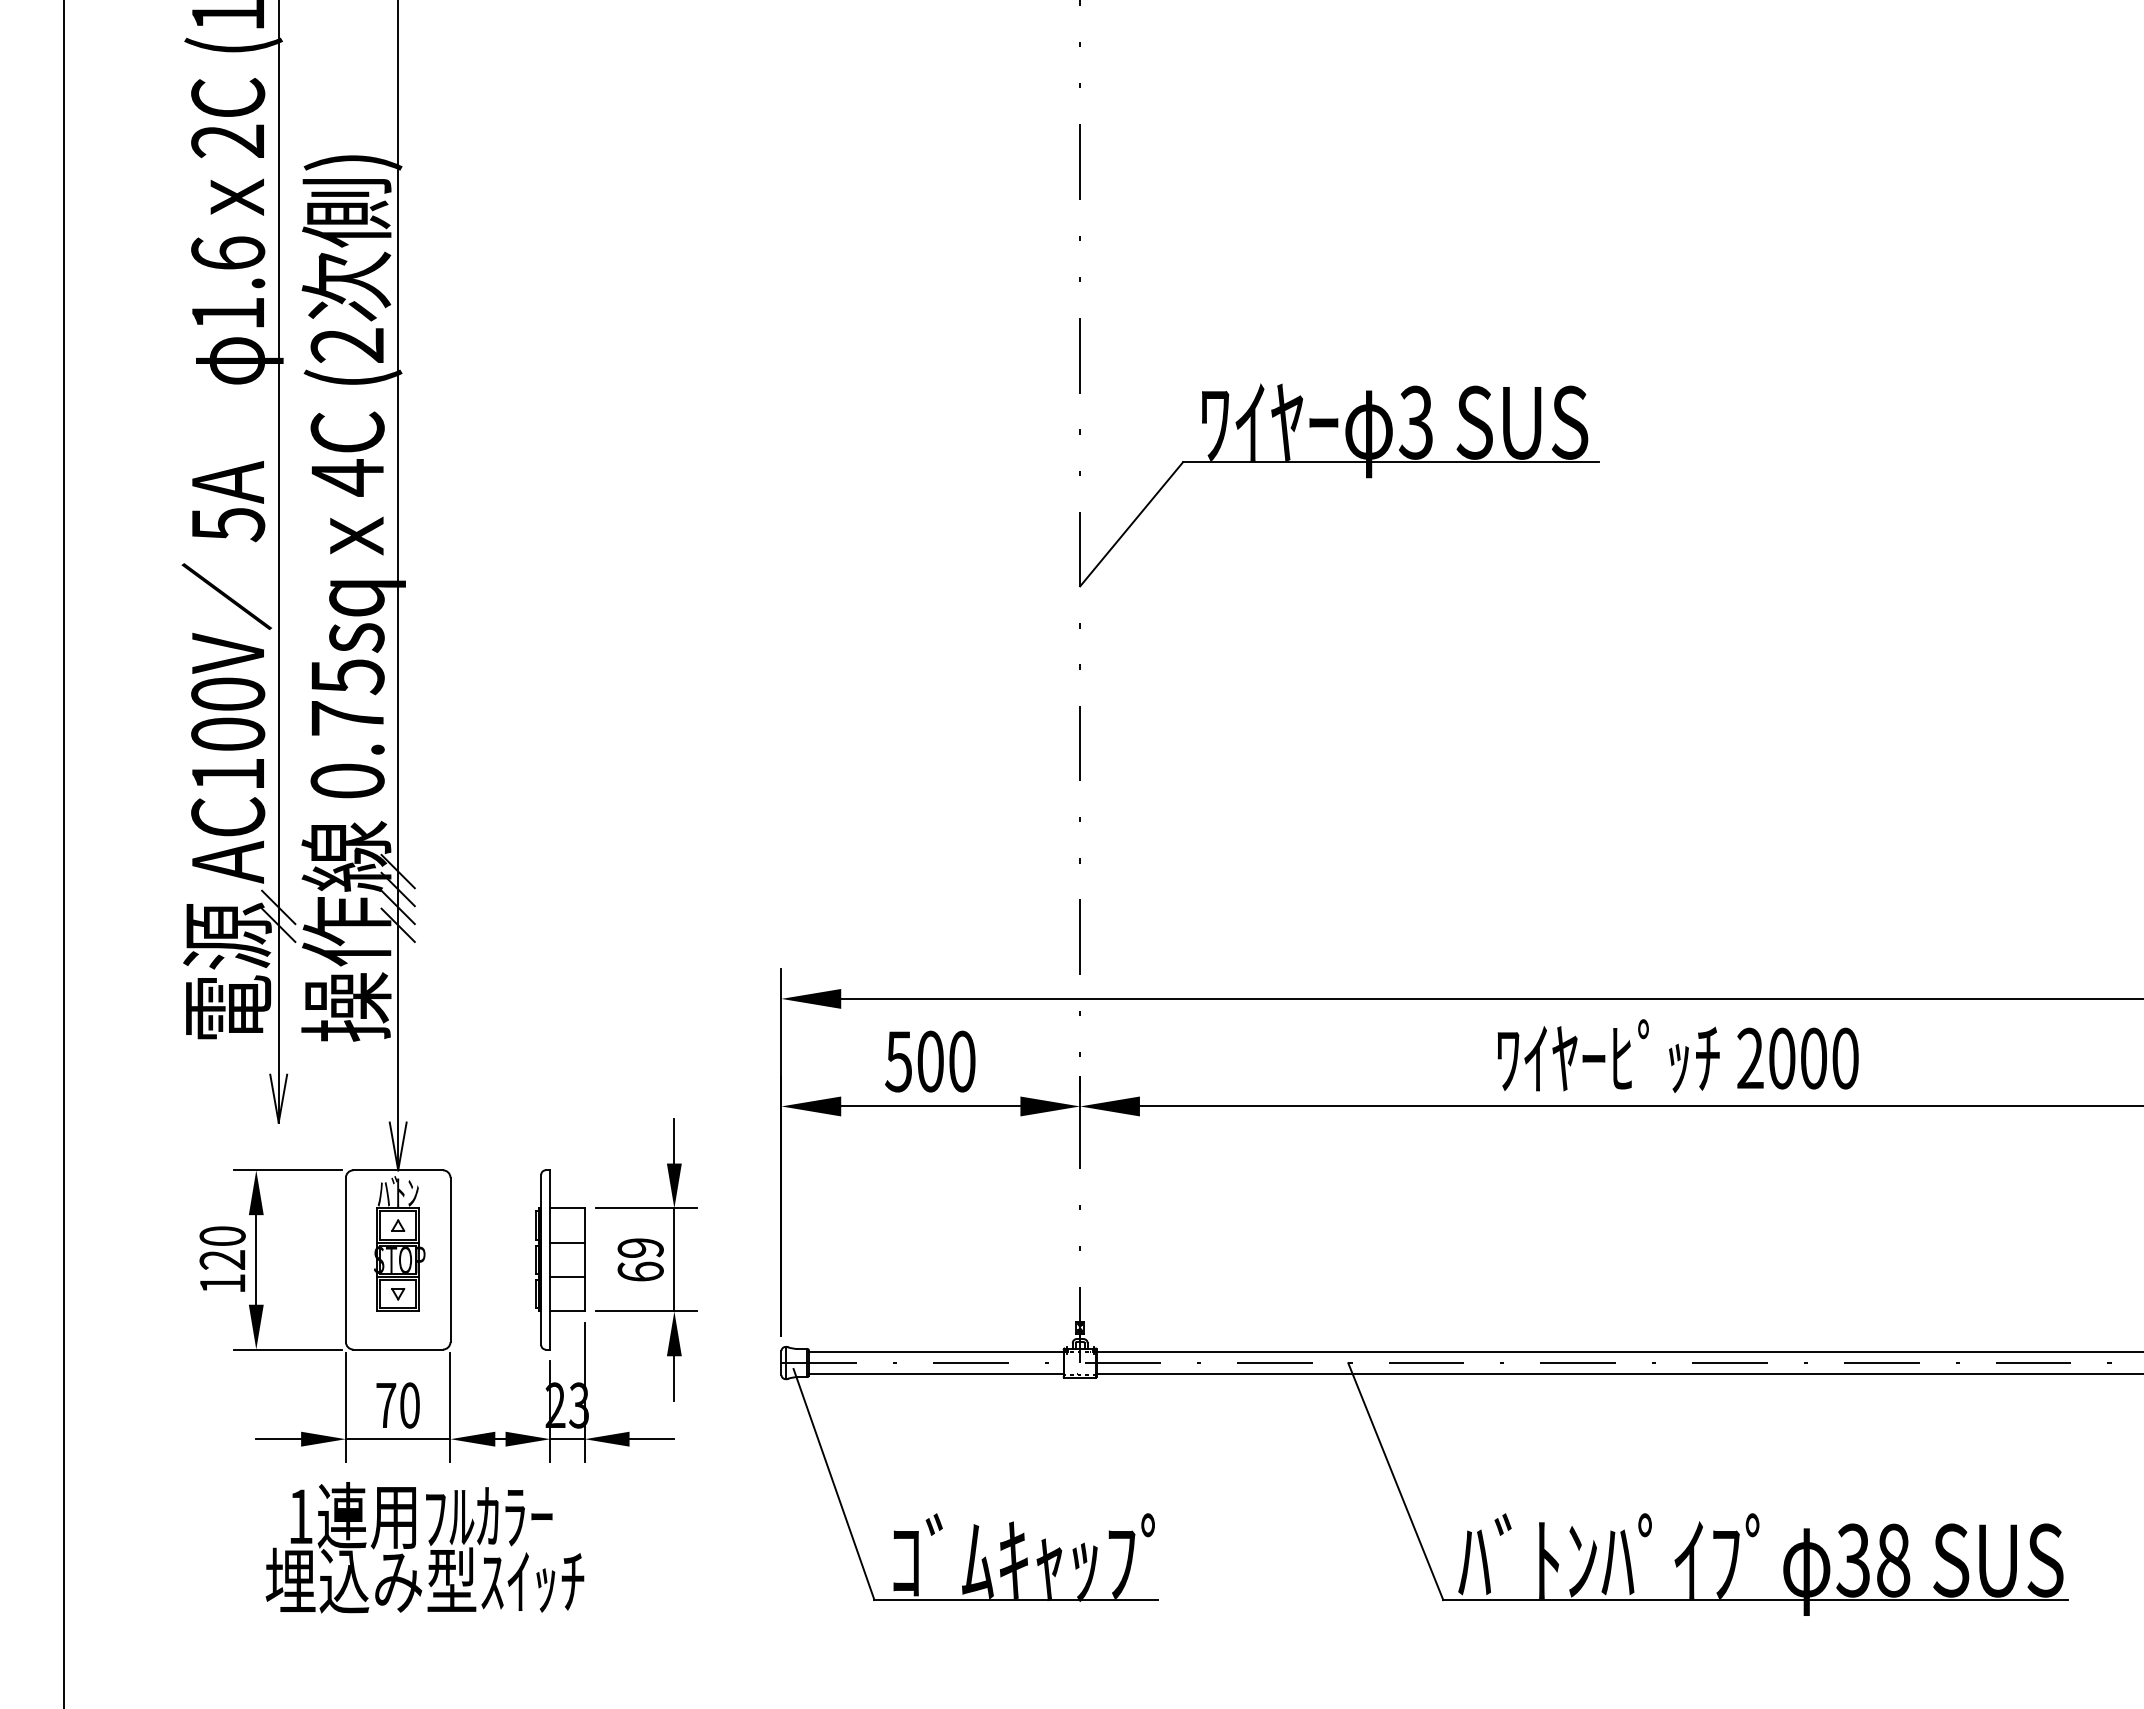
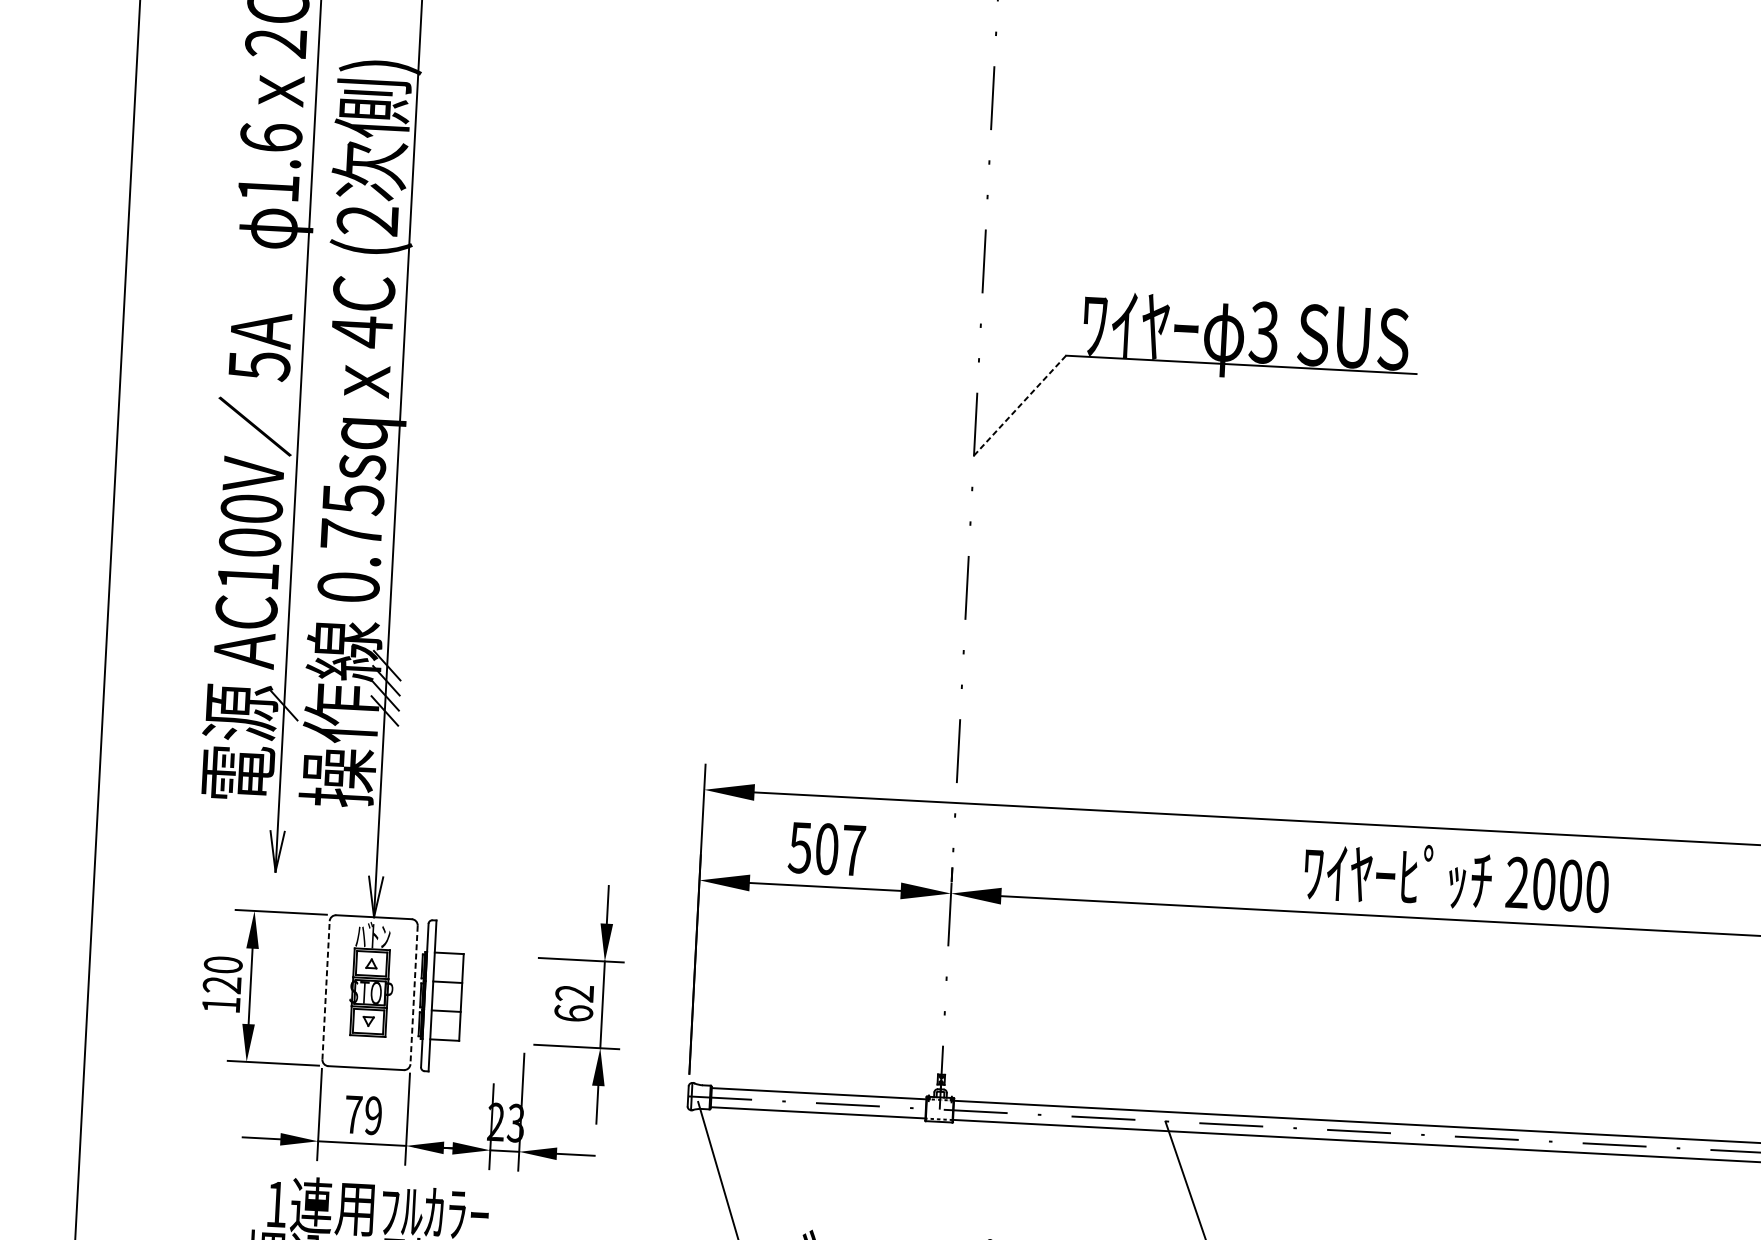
line: (1131, 524) -> (1019, 405), solid -> dashed
line: (278, 907) -> (284, 690), removed
text: (962, 1061) -> (853, 850), 500 -> 507
text: (640, 1247) -> (574, 992), 69 -> 62
line: (345, 1259) -> (325, 989), solid -> dashed
part: (560, 1259) -> (441, 996), moved
line: (450, 1260) -> (414, 995), solid -> dashed
text: (409, 1405) -> (373, 1115), 70 -> 79

